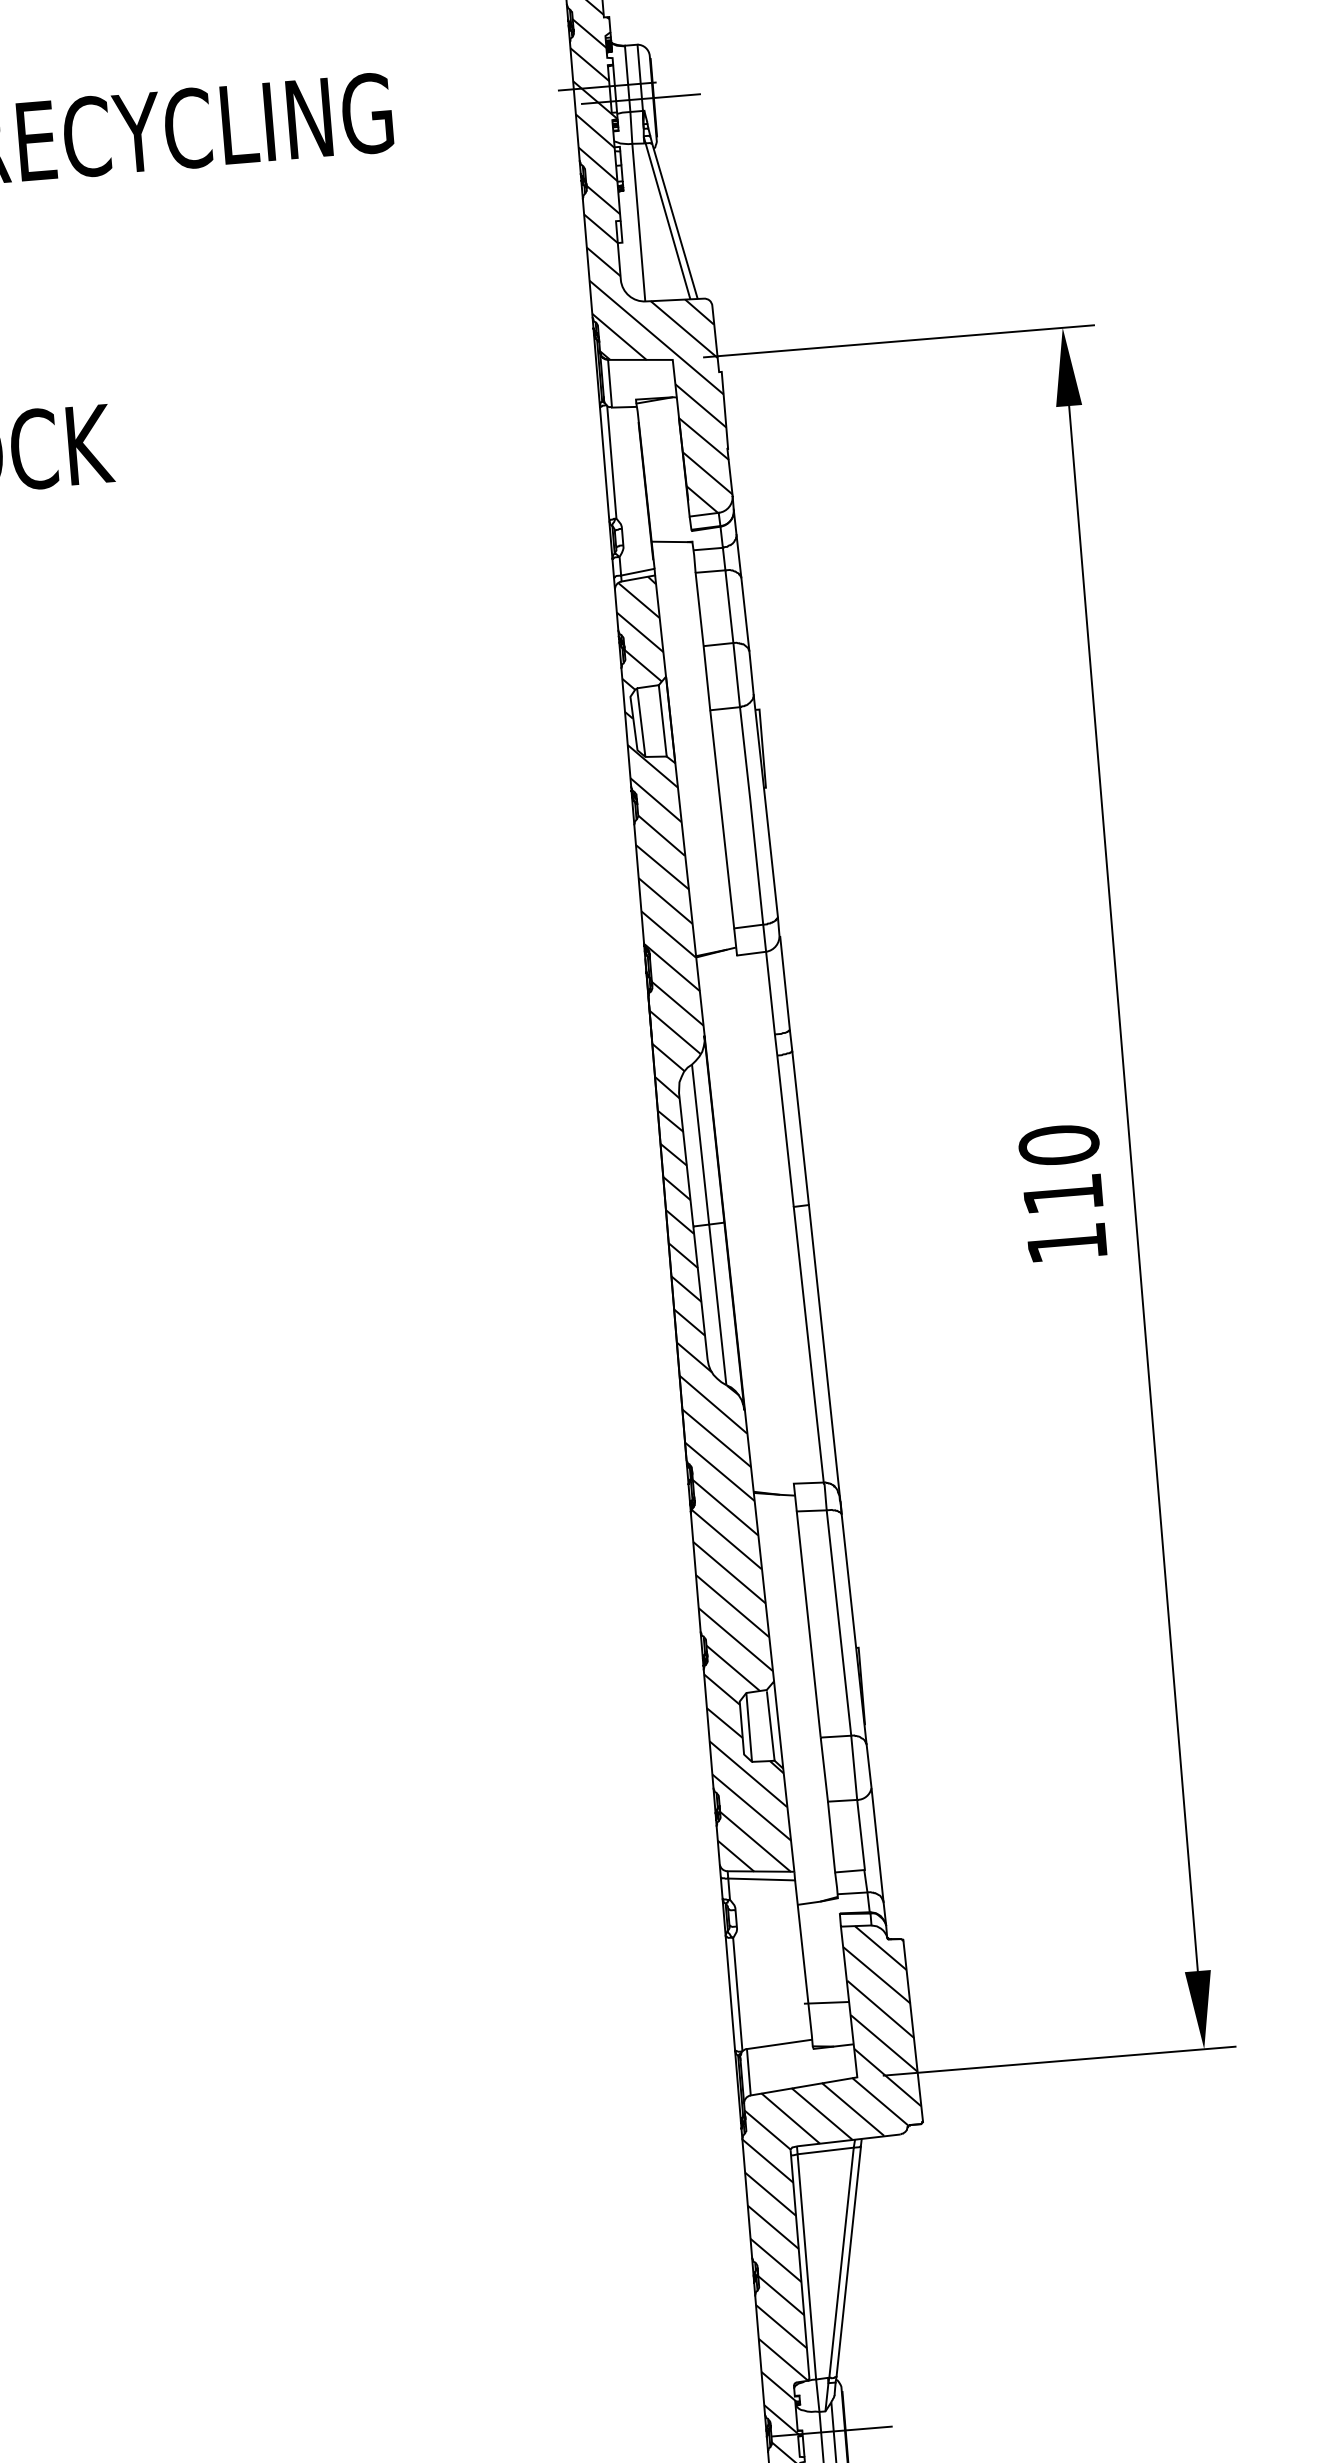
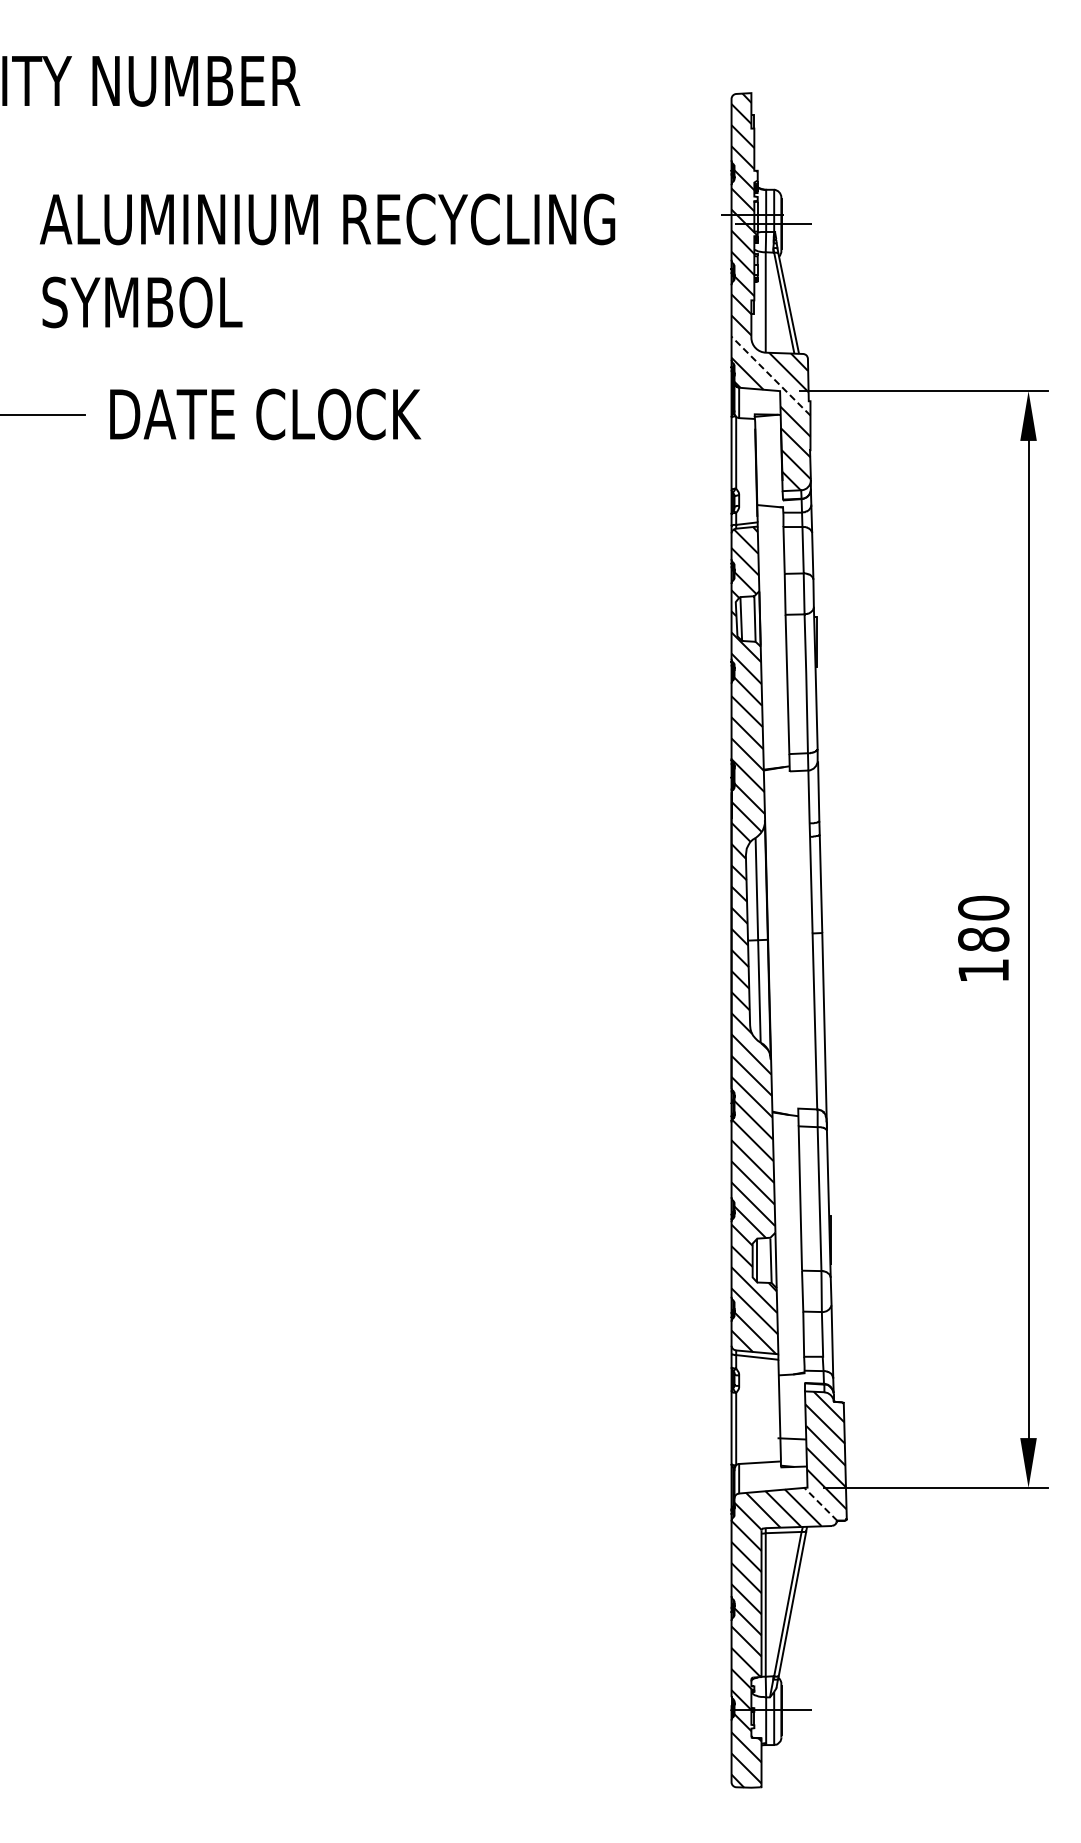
line: (657, 338) -> (771, 376), solid -> dashed
text: (1062, 1194) -> (983, 939), 110 -> 180
line: (879, 2102) -> (820, 1504), solid -> dashed

